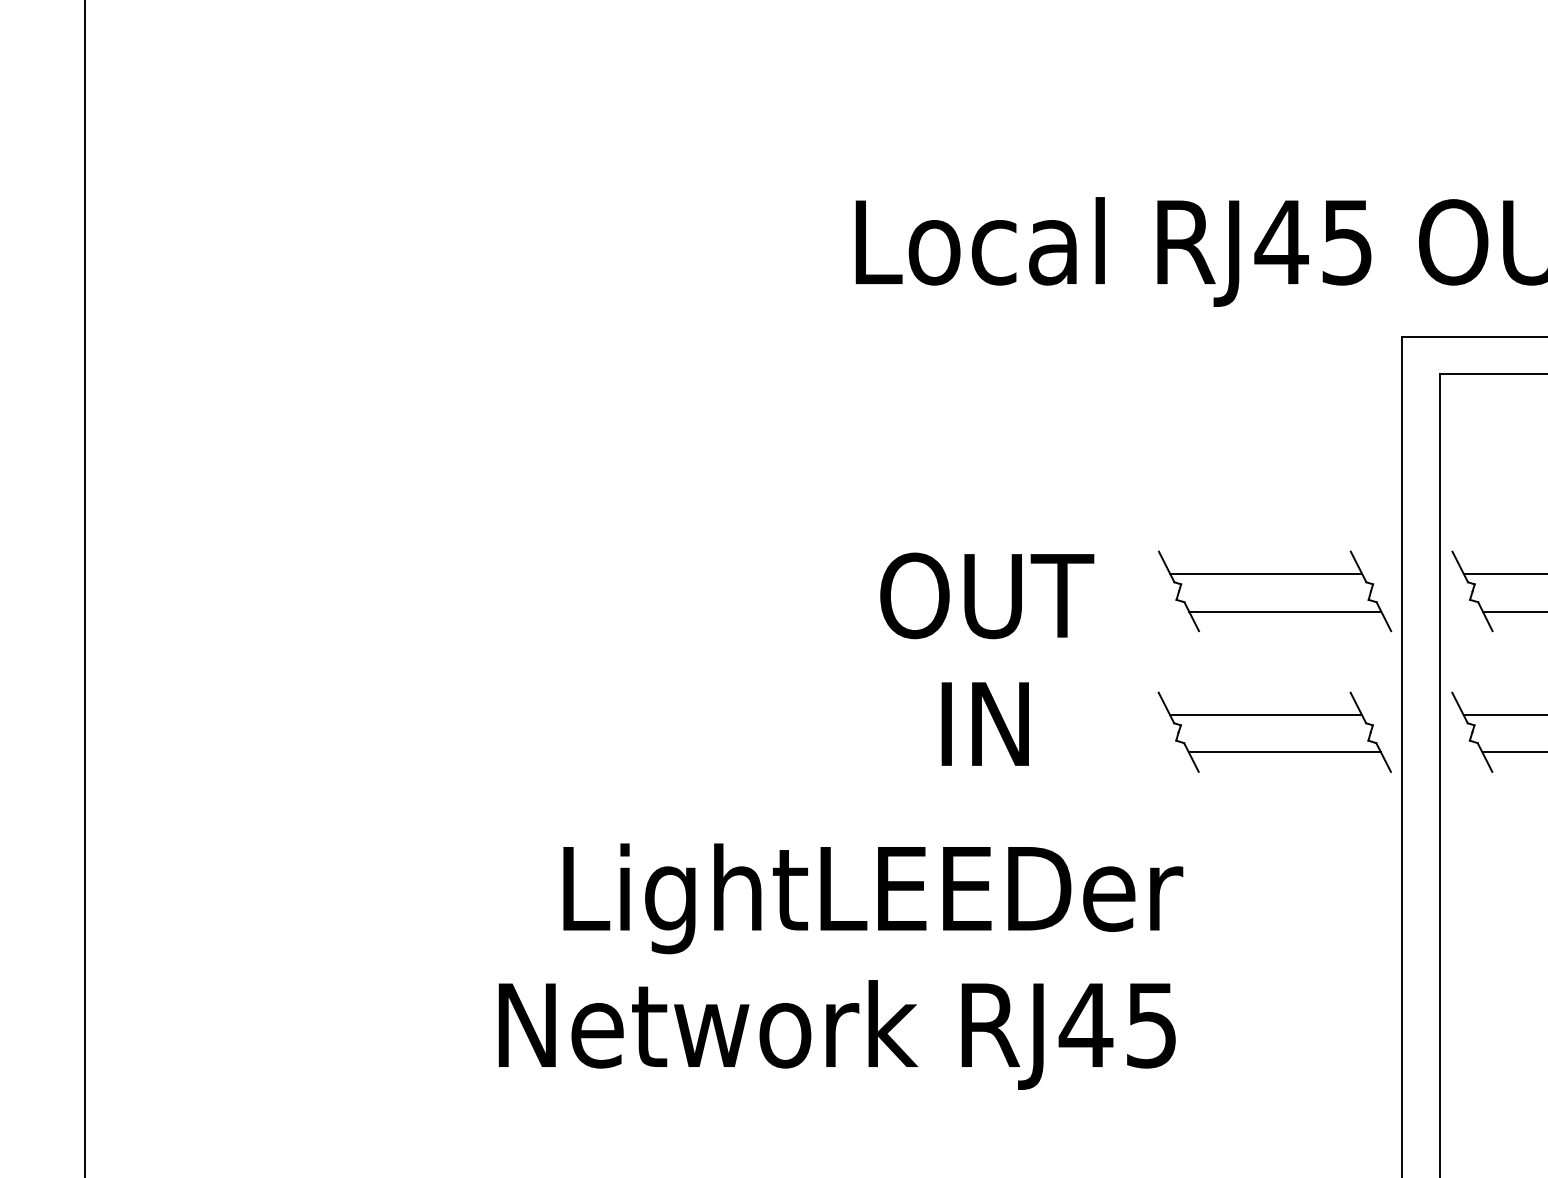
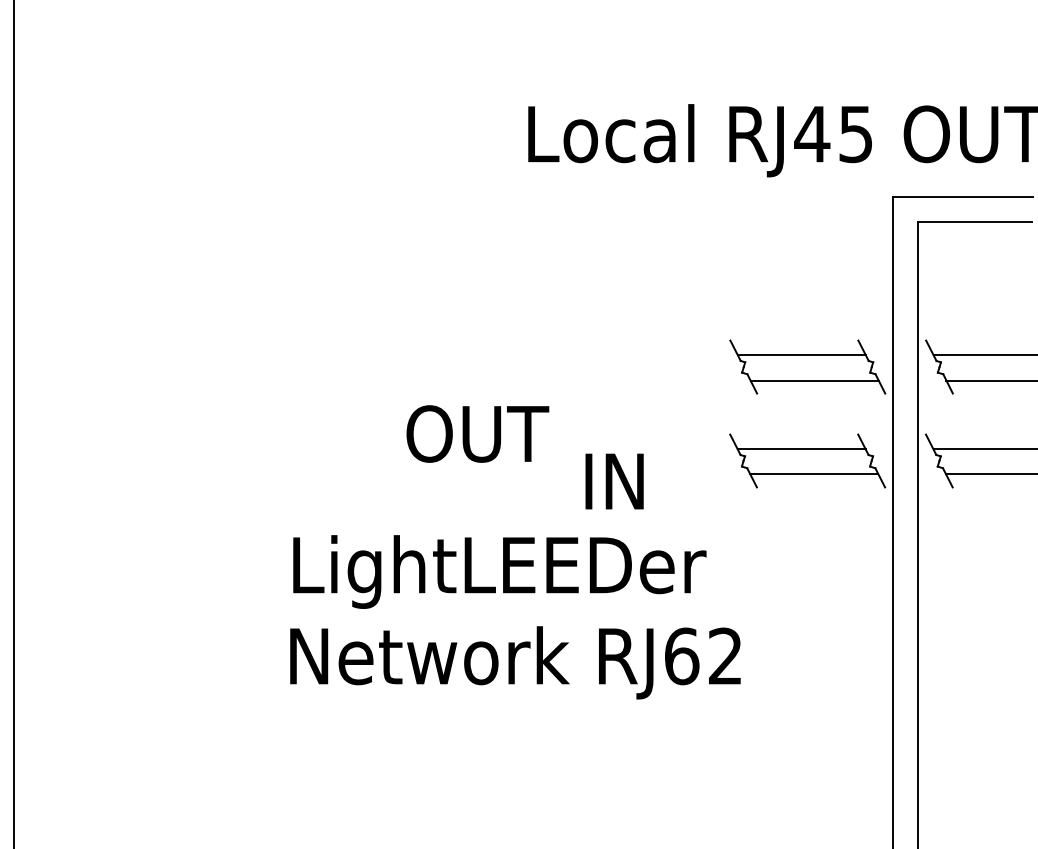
text: (986, 595) -> (477, 433), moved
text: (985, 724) -> (614, 481), moved
text: (872, 897) -> (499, 571), moved
text: (1117, 1025) -> (702, 656), RJ45 -> RJ62

